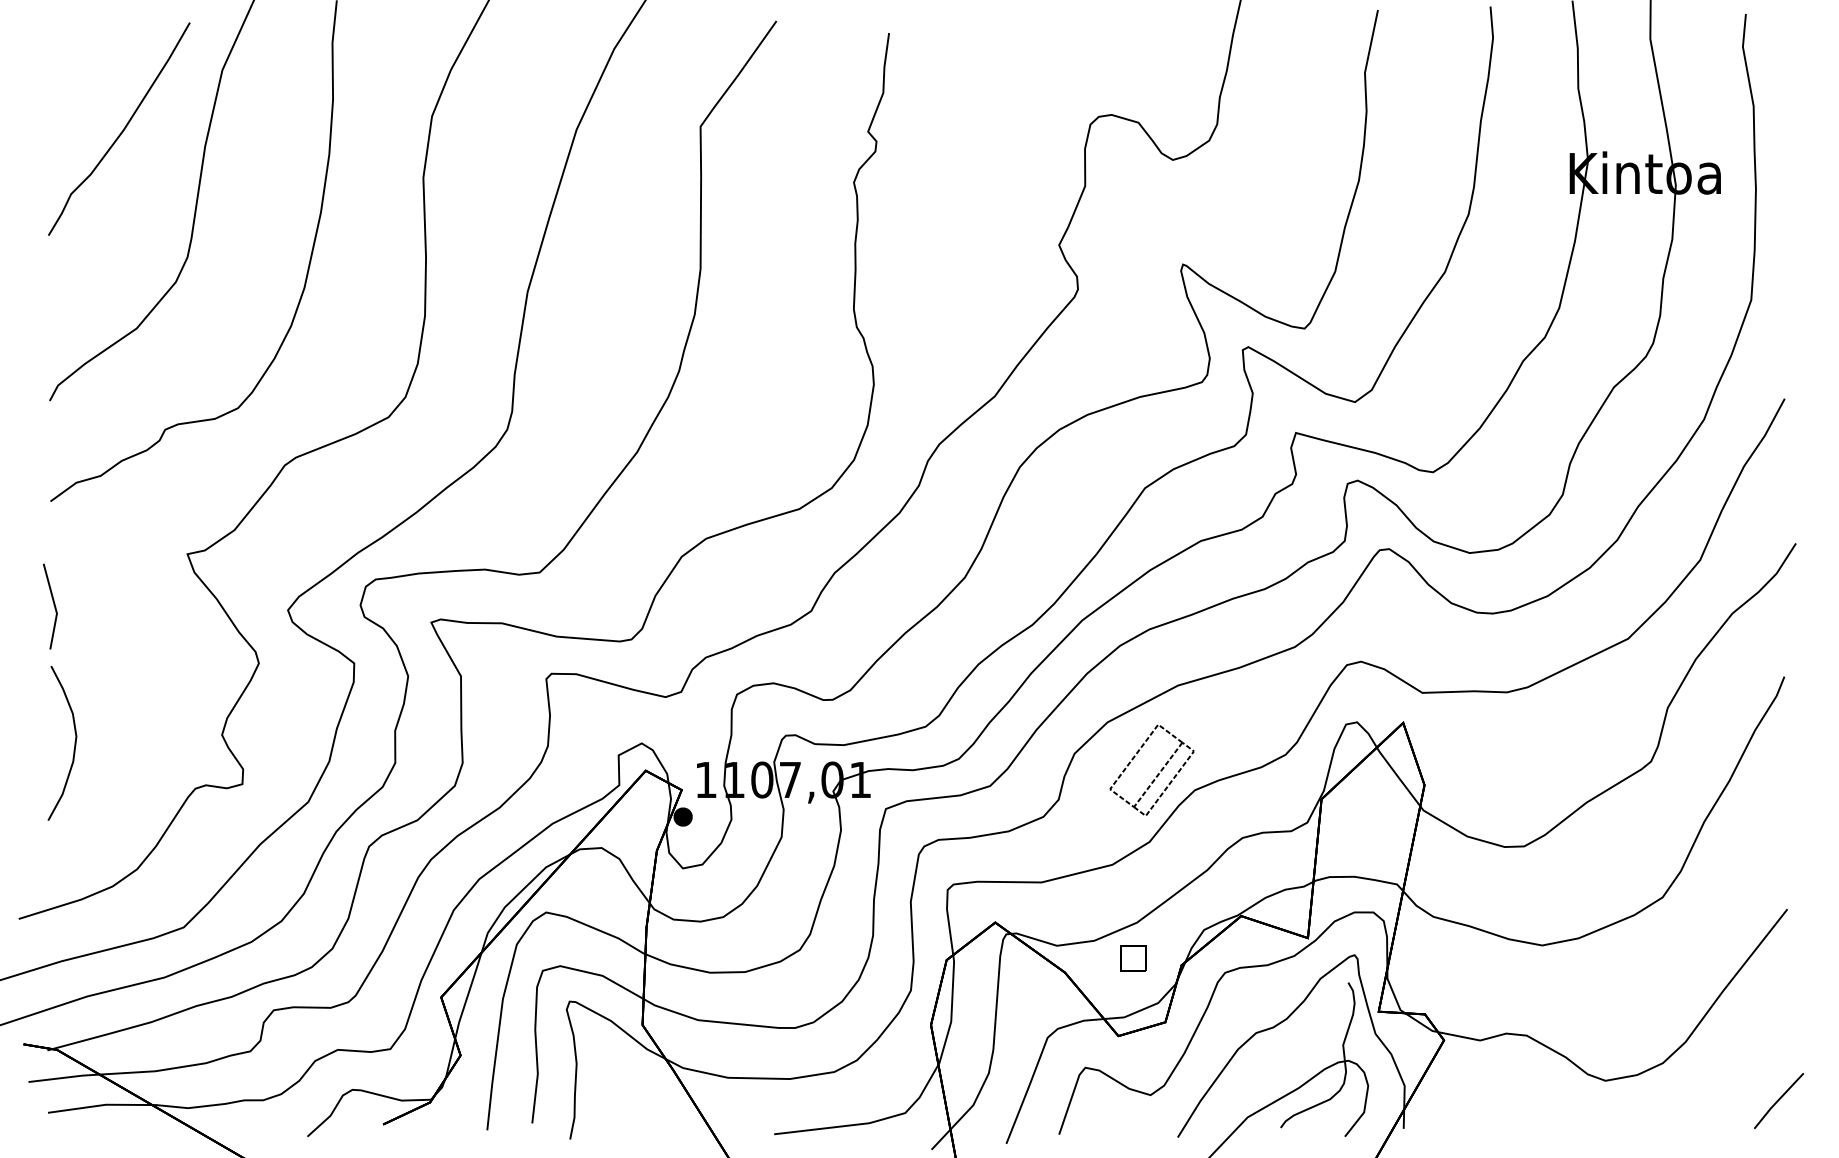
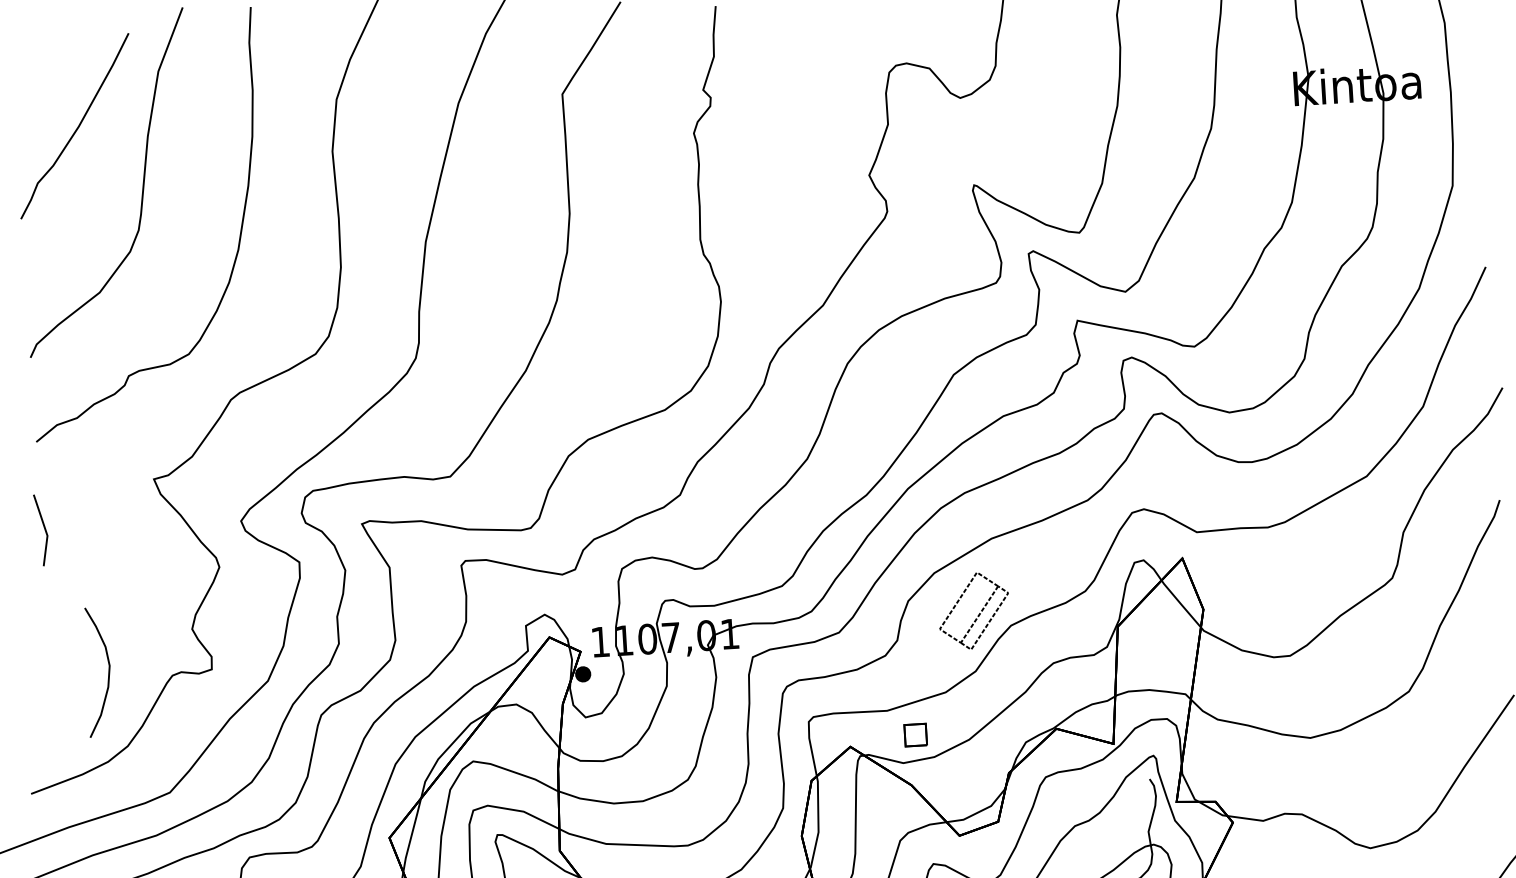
curve: (74, 742) -> (108, 670), moved
part: (1133, 958) -> (915, 735), moved

